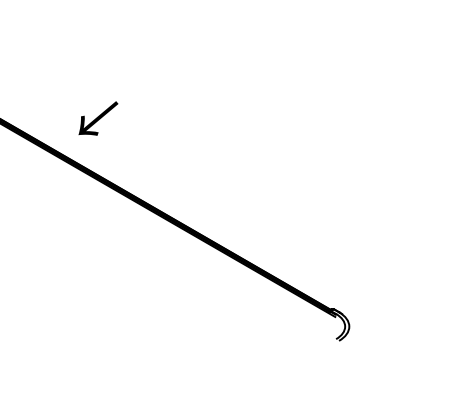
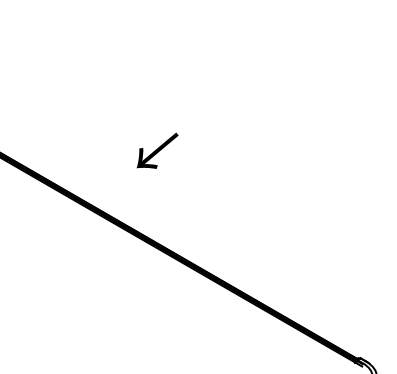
text: (98, 118) -> (157, 150), moved

